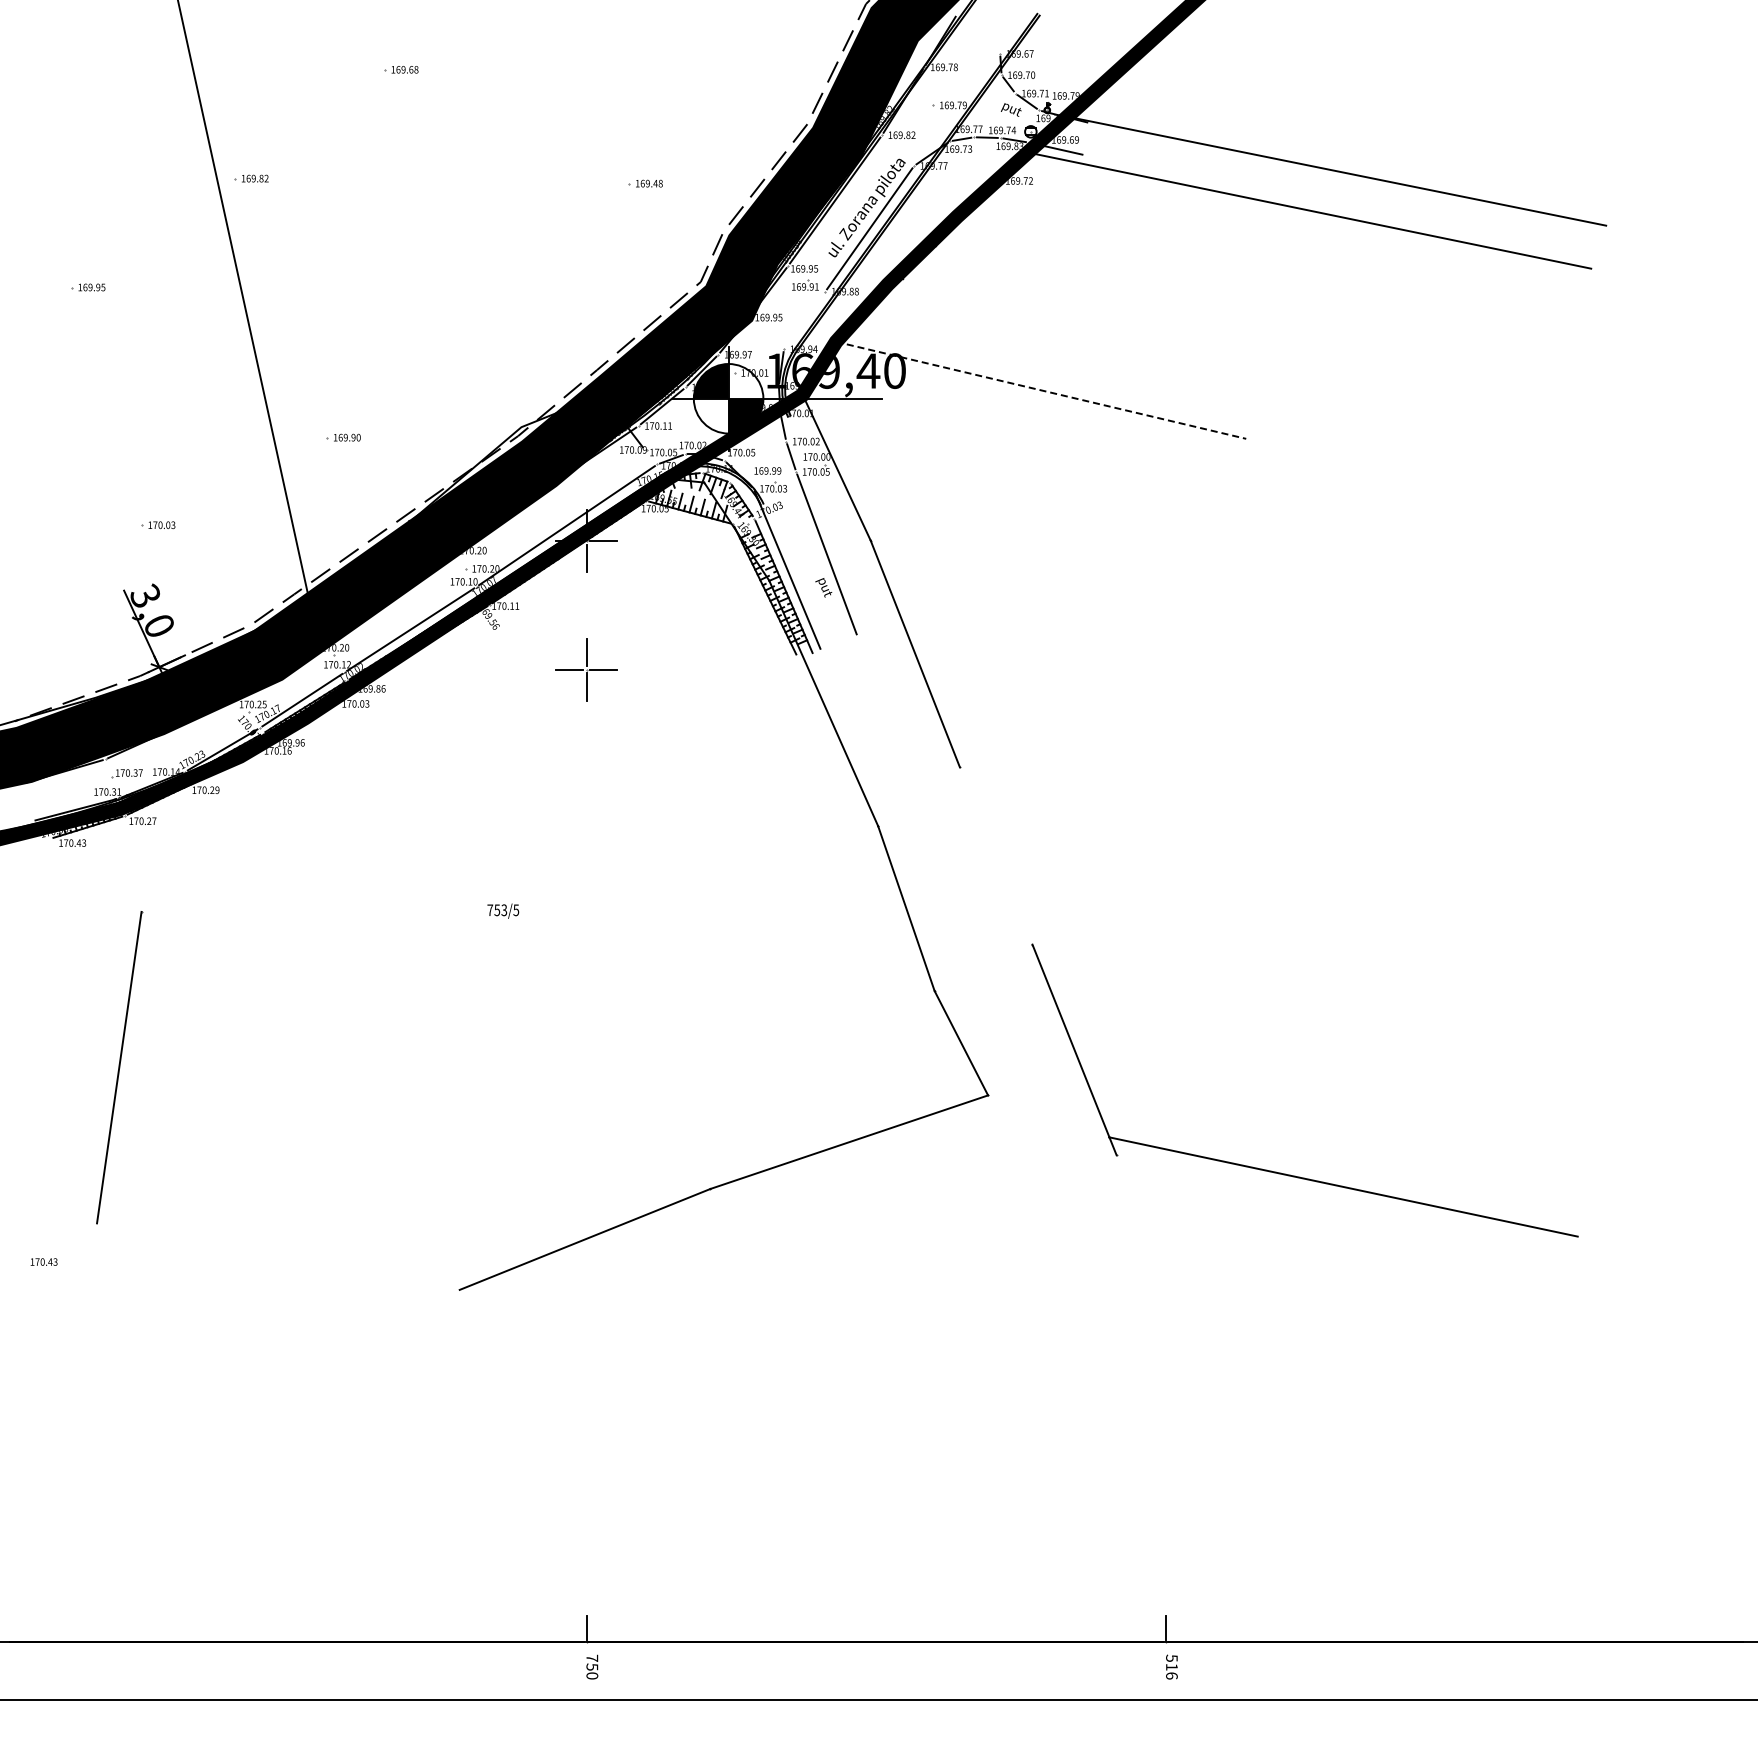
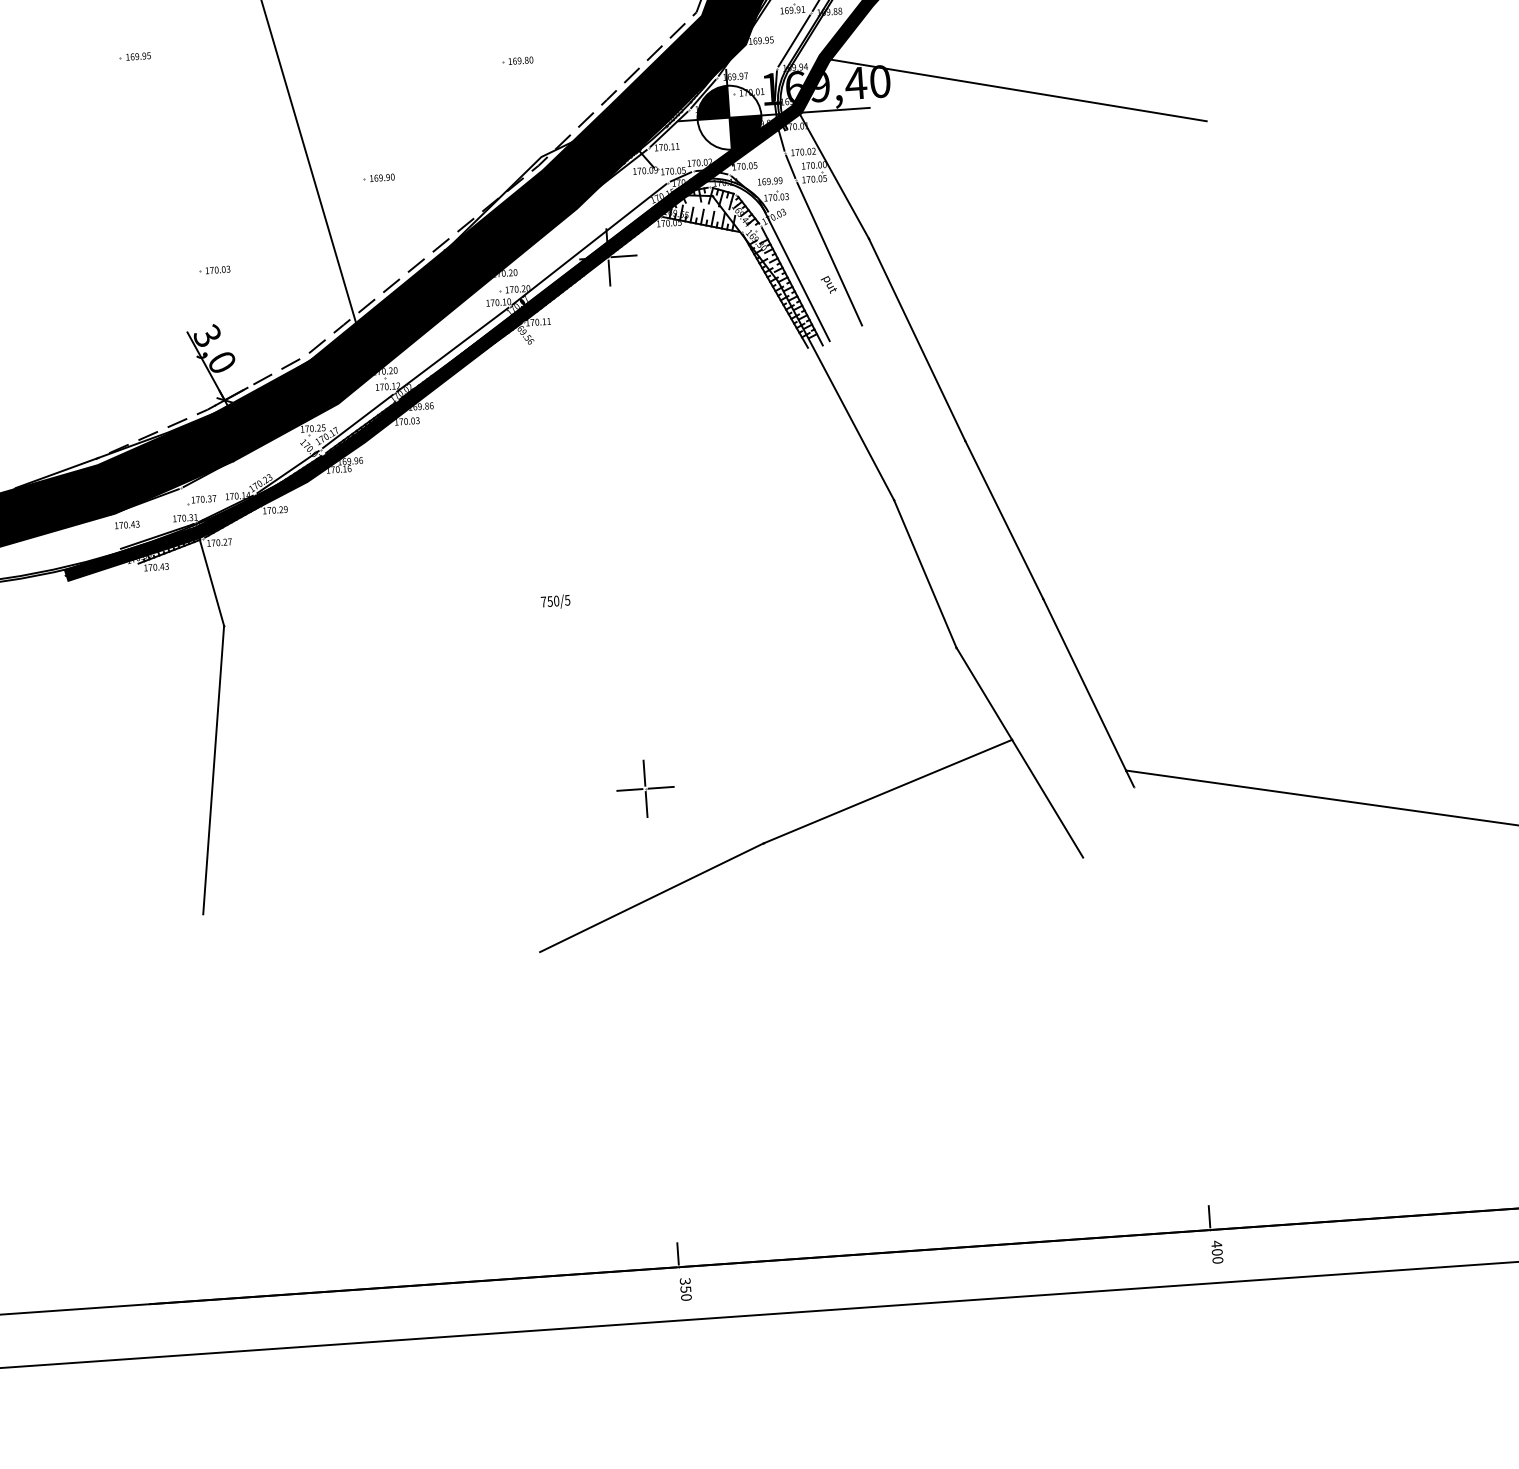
line: (804, 319) -> (794, 40), added
part: (502, 320) -> (517, 60), added
line: (1041, 390) -> (1015, 90), dashed -> solid
part: (586, 669) -> (645, 788), moved
line: (995, 855) -> (1003, 519), added
line: (130, 859) -> (210, 578), added
text: (504, 910) -> (556, 601), 753/5 -> 750/5
line: (1022, 1161) -> (1047, 798), added
text: (43, 1261) -> (126, 524), moved
text: (592, 1657) -> (685, 1280), 750 -> 350
text: (1171, 1666) -> (1216, 1251), 516 -> 400

